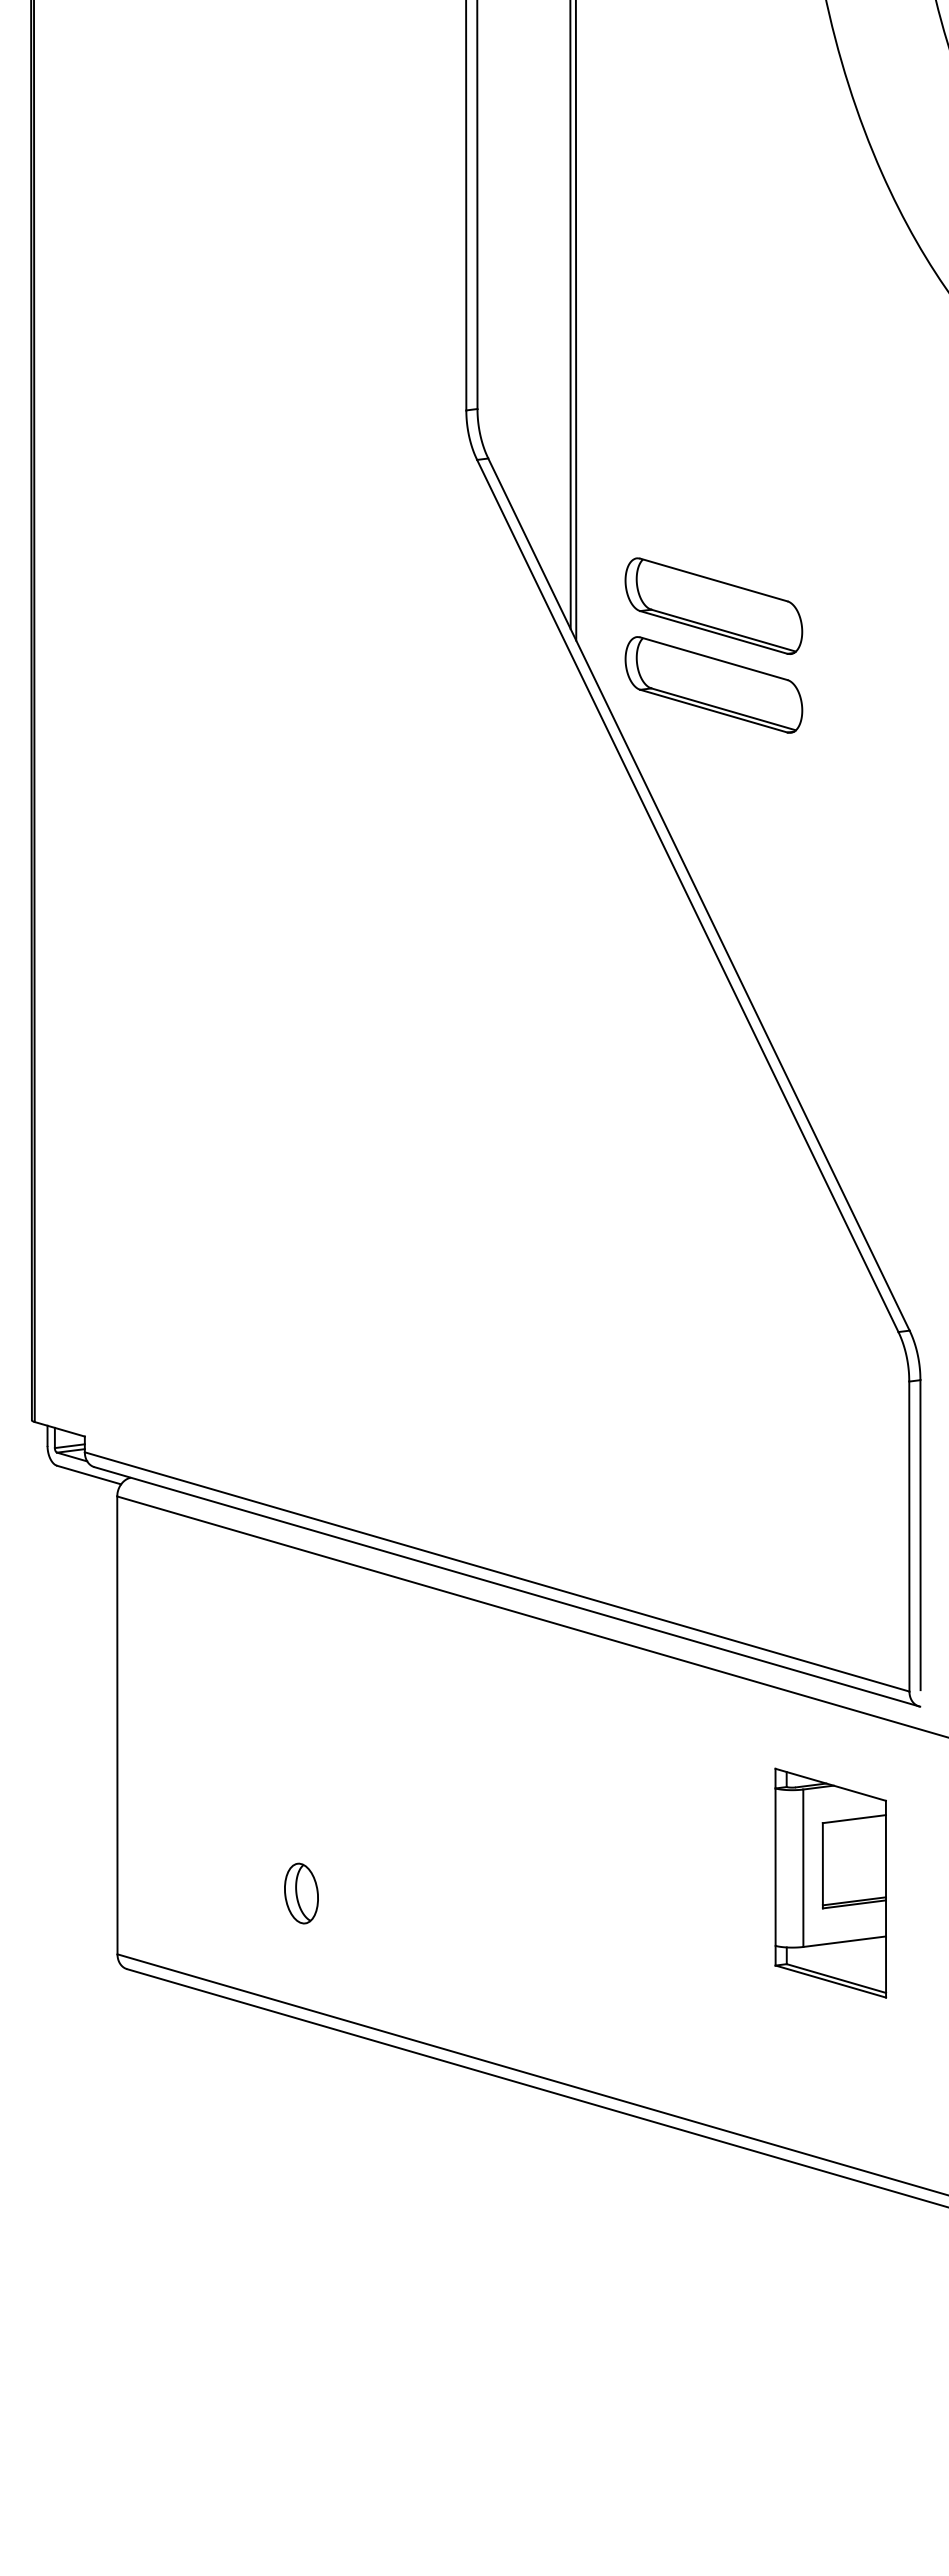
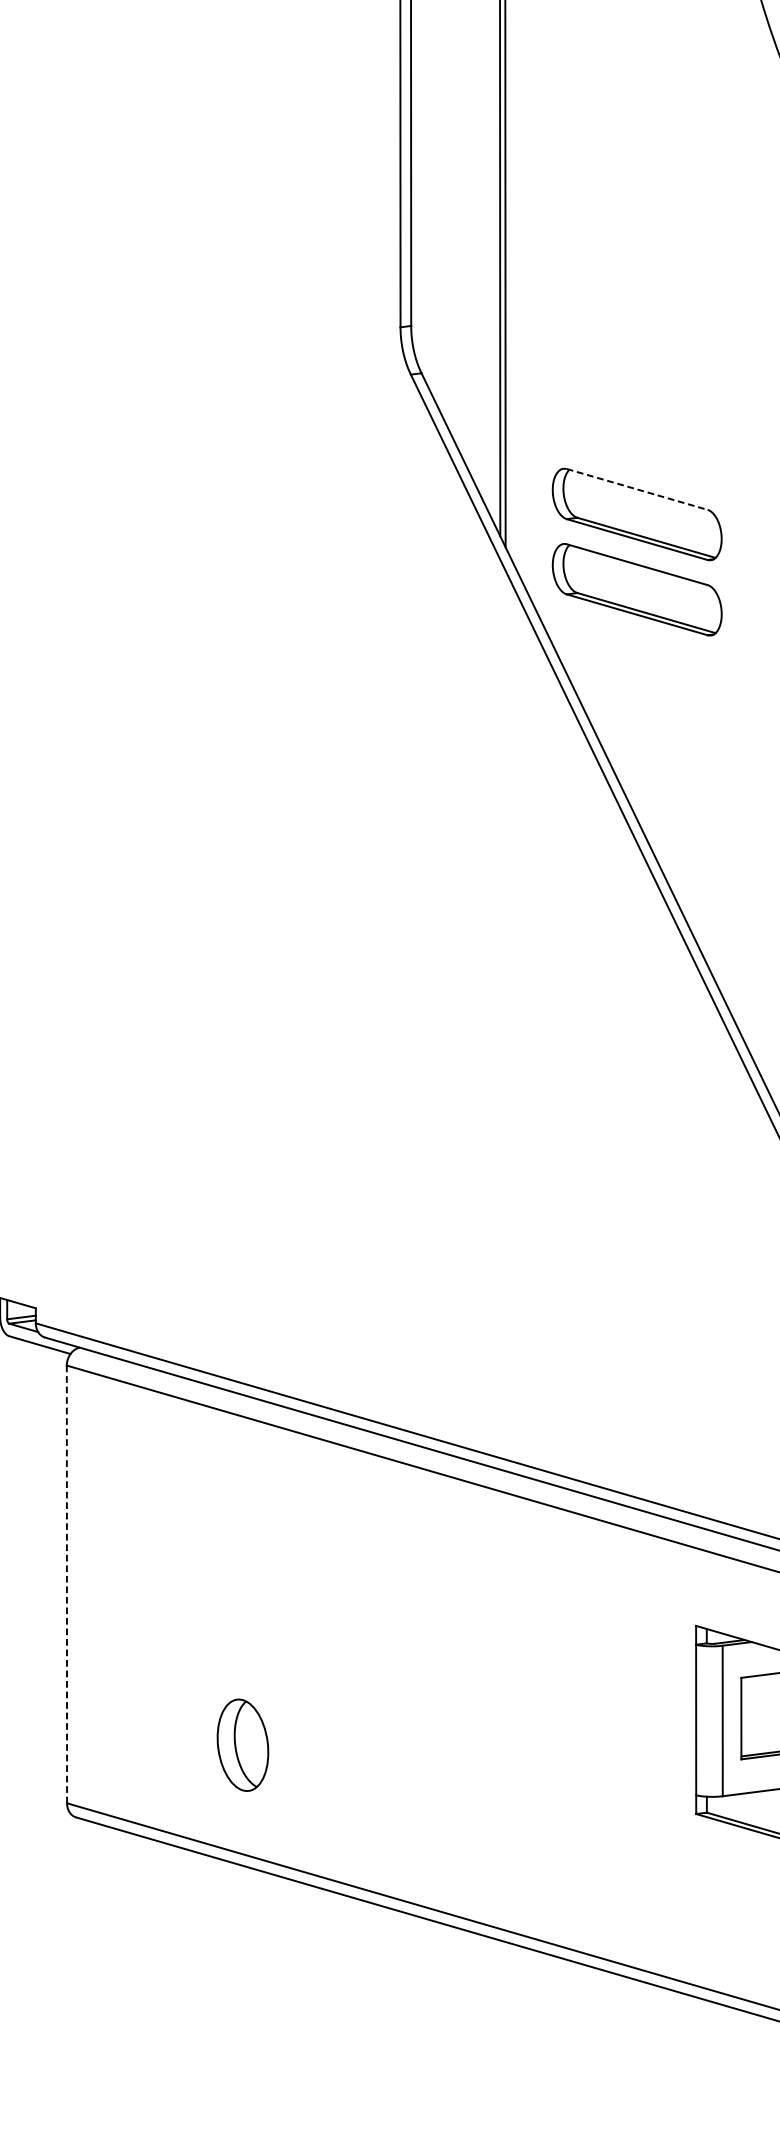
line: (713, 580) -> (636, 489), solid -> dashed
line: (117, 1725) -> (67, 1584), solid -> dashed
part: (301, 1893) -> (242, 1745), size x1.6

